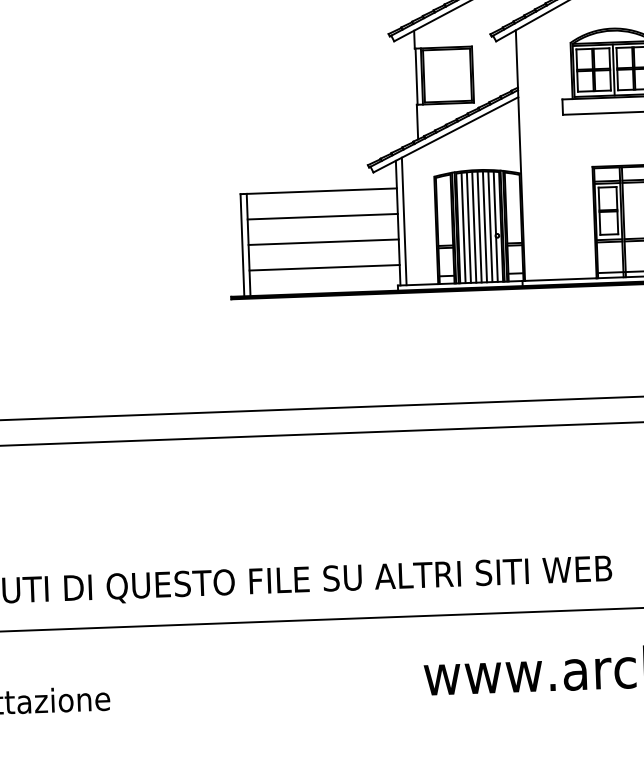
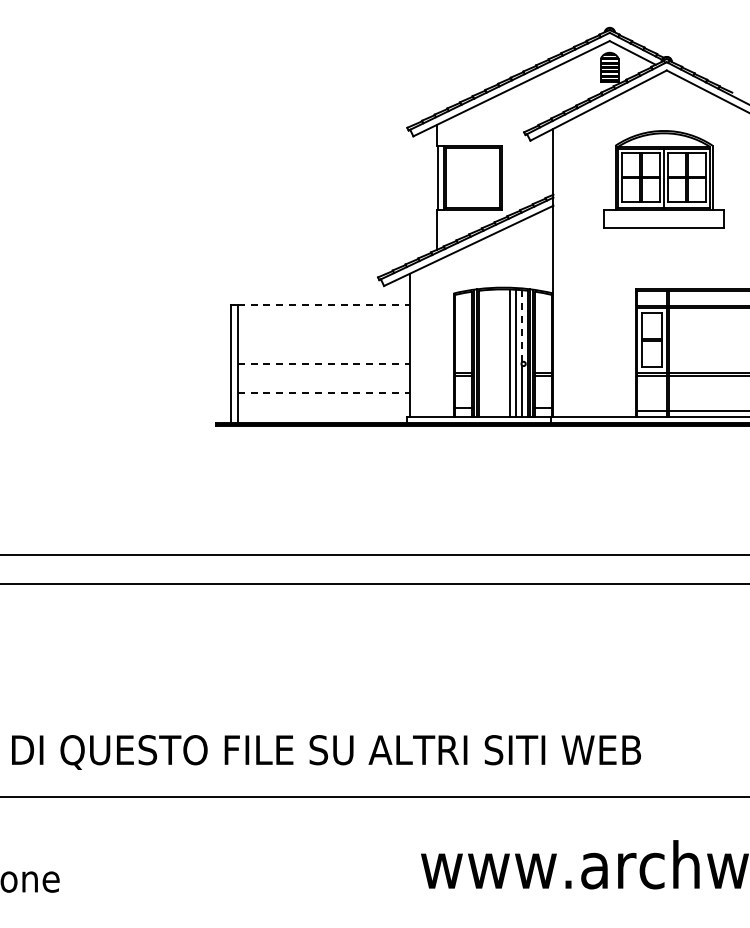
line: (322, 191) -> (324, 305), solid -> dashed
line: (495, 203) -> (522, 326), solid -> dashed
line: (322, 216) -> (323, 334), removed
line: (404, 221) -> (417, 343), removed
line: (469, 226) -> (491, 352), removed
line: (474, 226) -> (497, 352), removed
line: (479, 226) -> (503, 352), removed
line: (463, 227) -> (485, 353), removed
line: (324, 241) -> (324, 363), solid -> dashed
line: (325, 267) -> (324, 393), solid -> dashed

